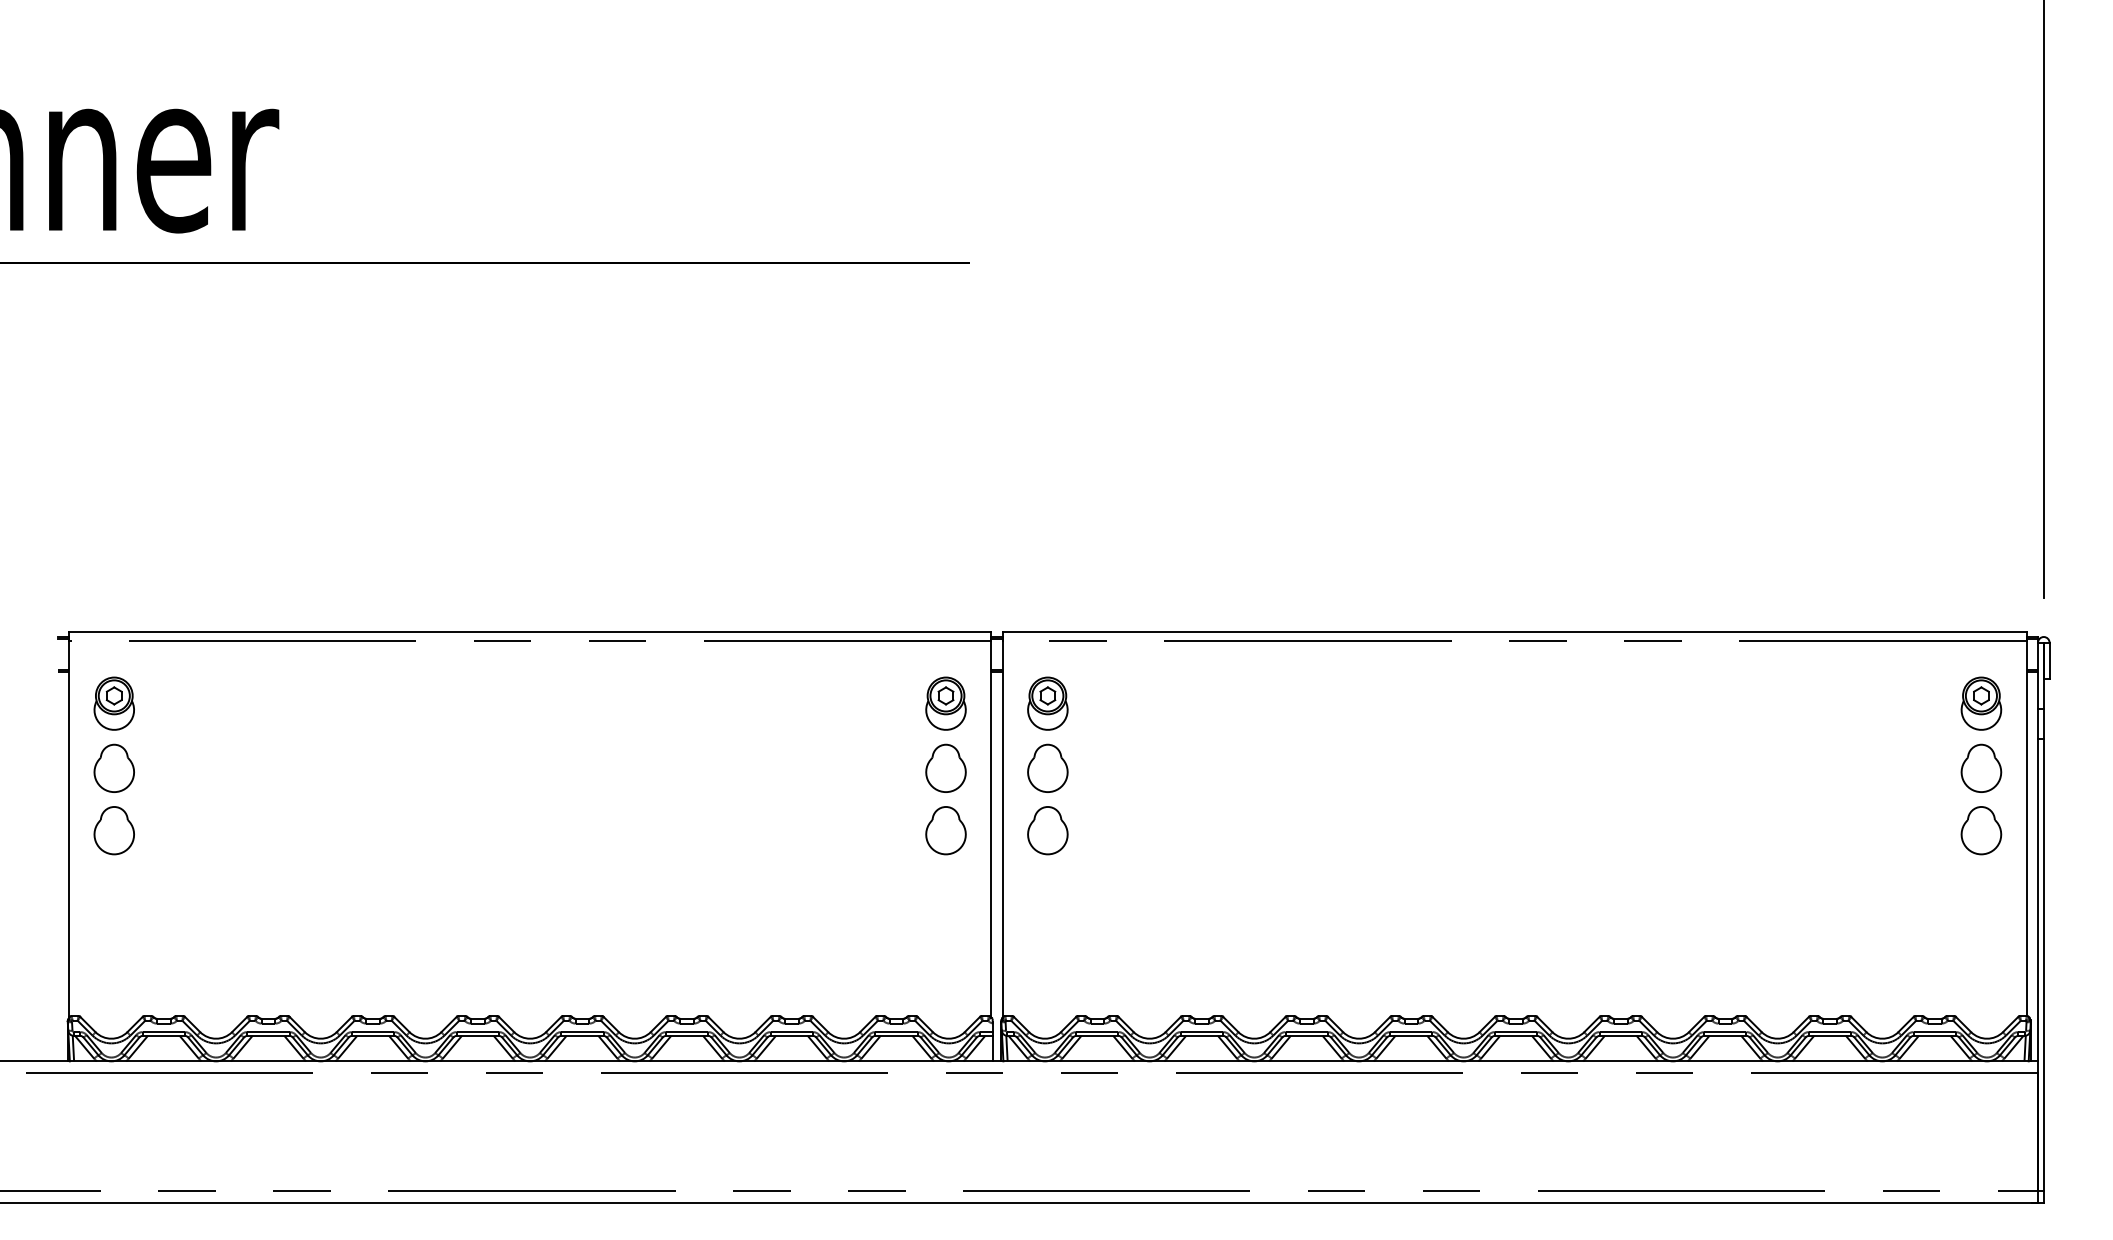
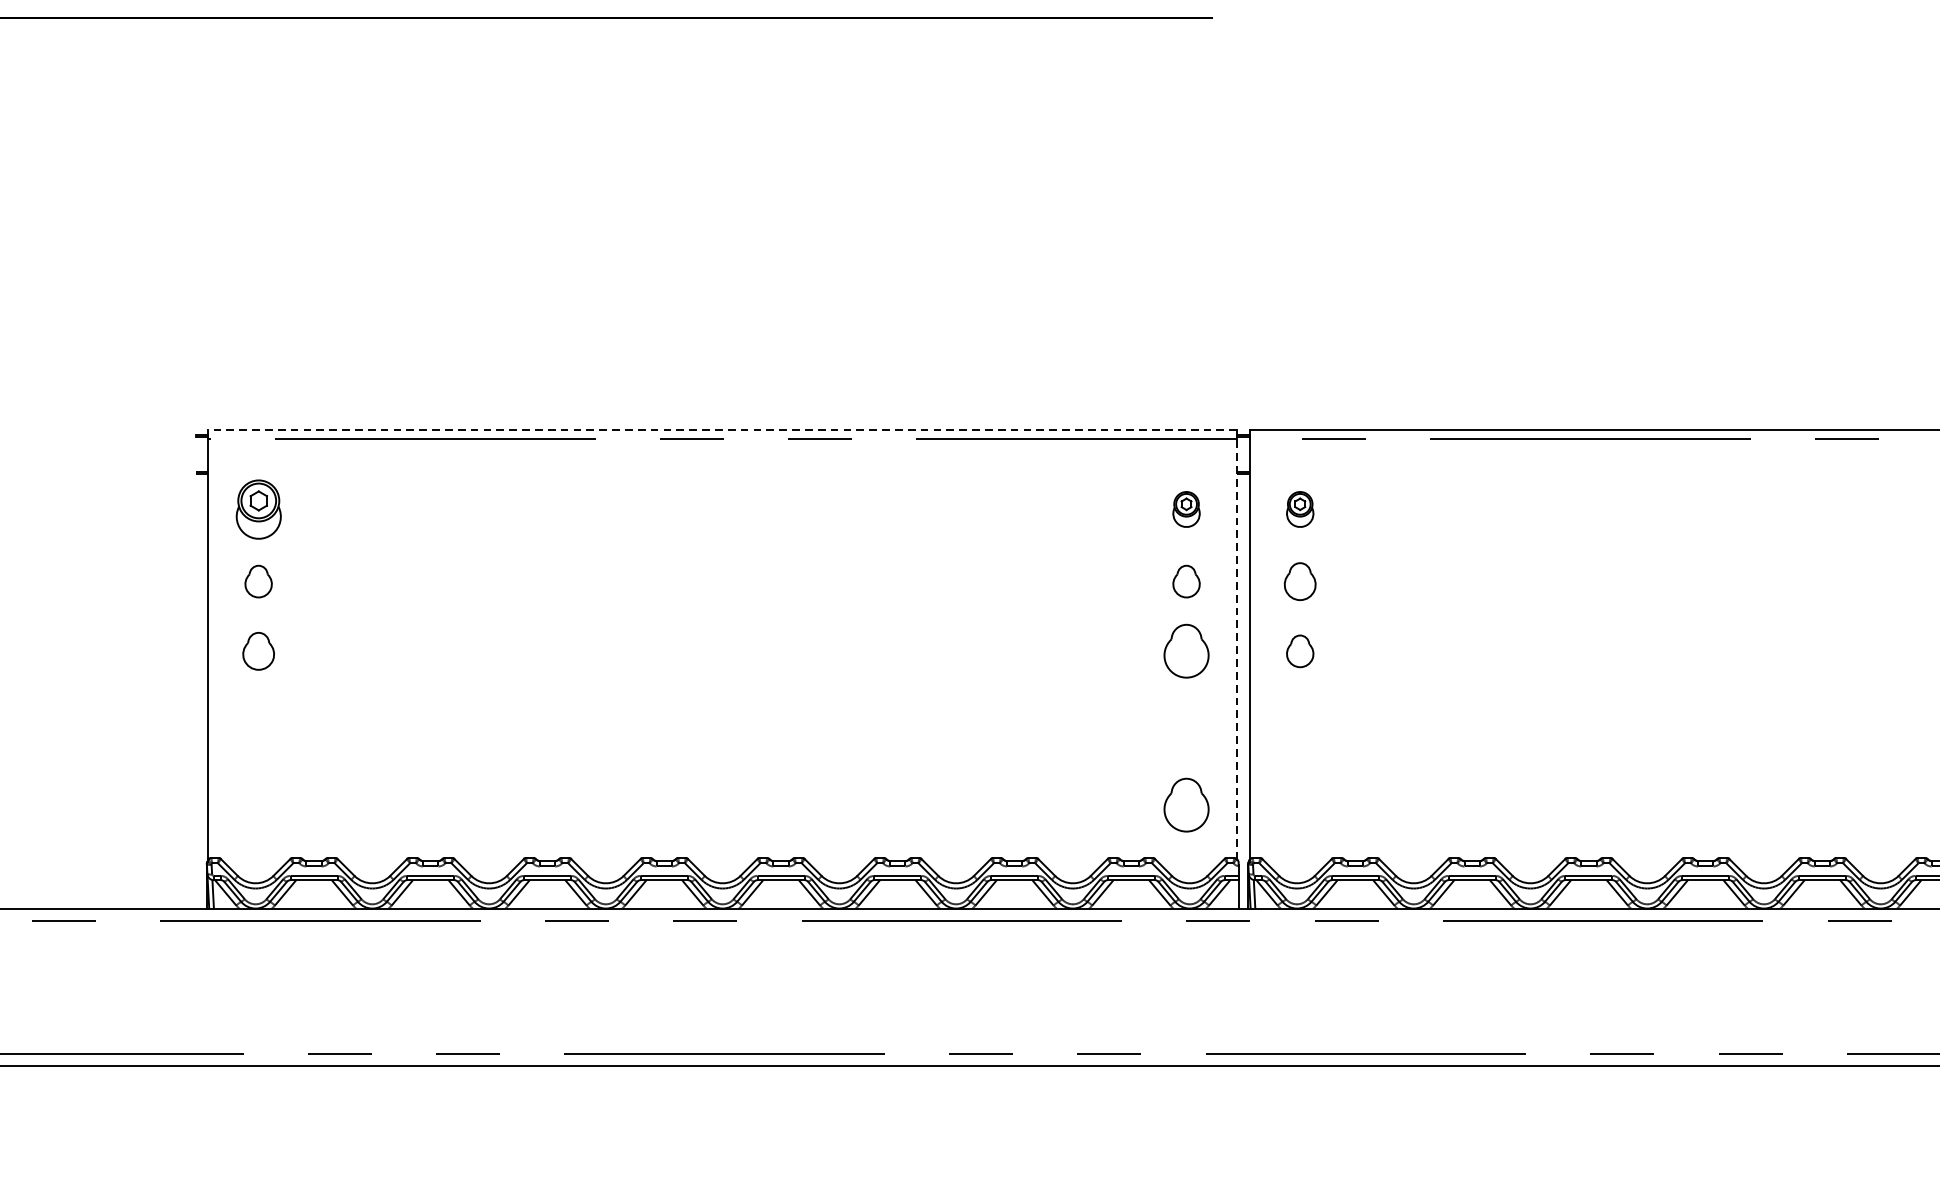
line: (529, 632) -> (721, 430), solid -> dashed
part: (945, 703) -> (1185, 509), size x0.6
part: (1047, 703) -> (1299, 509), size x0.6
part: (113, 767) -> (257, 580), size x0.6
part: (945, 767) -> (1185, 580), size x0.6
part: (1047, 767) -> (1299, 580), size x0.7
line: (991, 828) -> (1237, 648), solid -> dashed
part: (113, 830) -> (257, 651), size x0.7
part: (1047, 830) -> (1299, 651), size x0.6
part: (945, 968) -> (1185, 804), added

